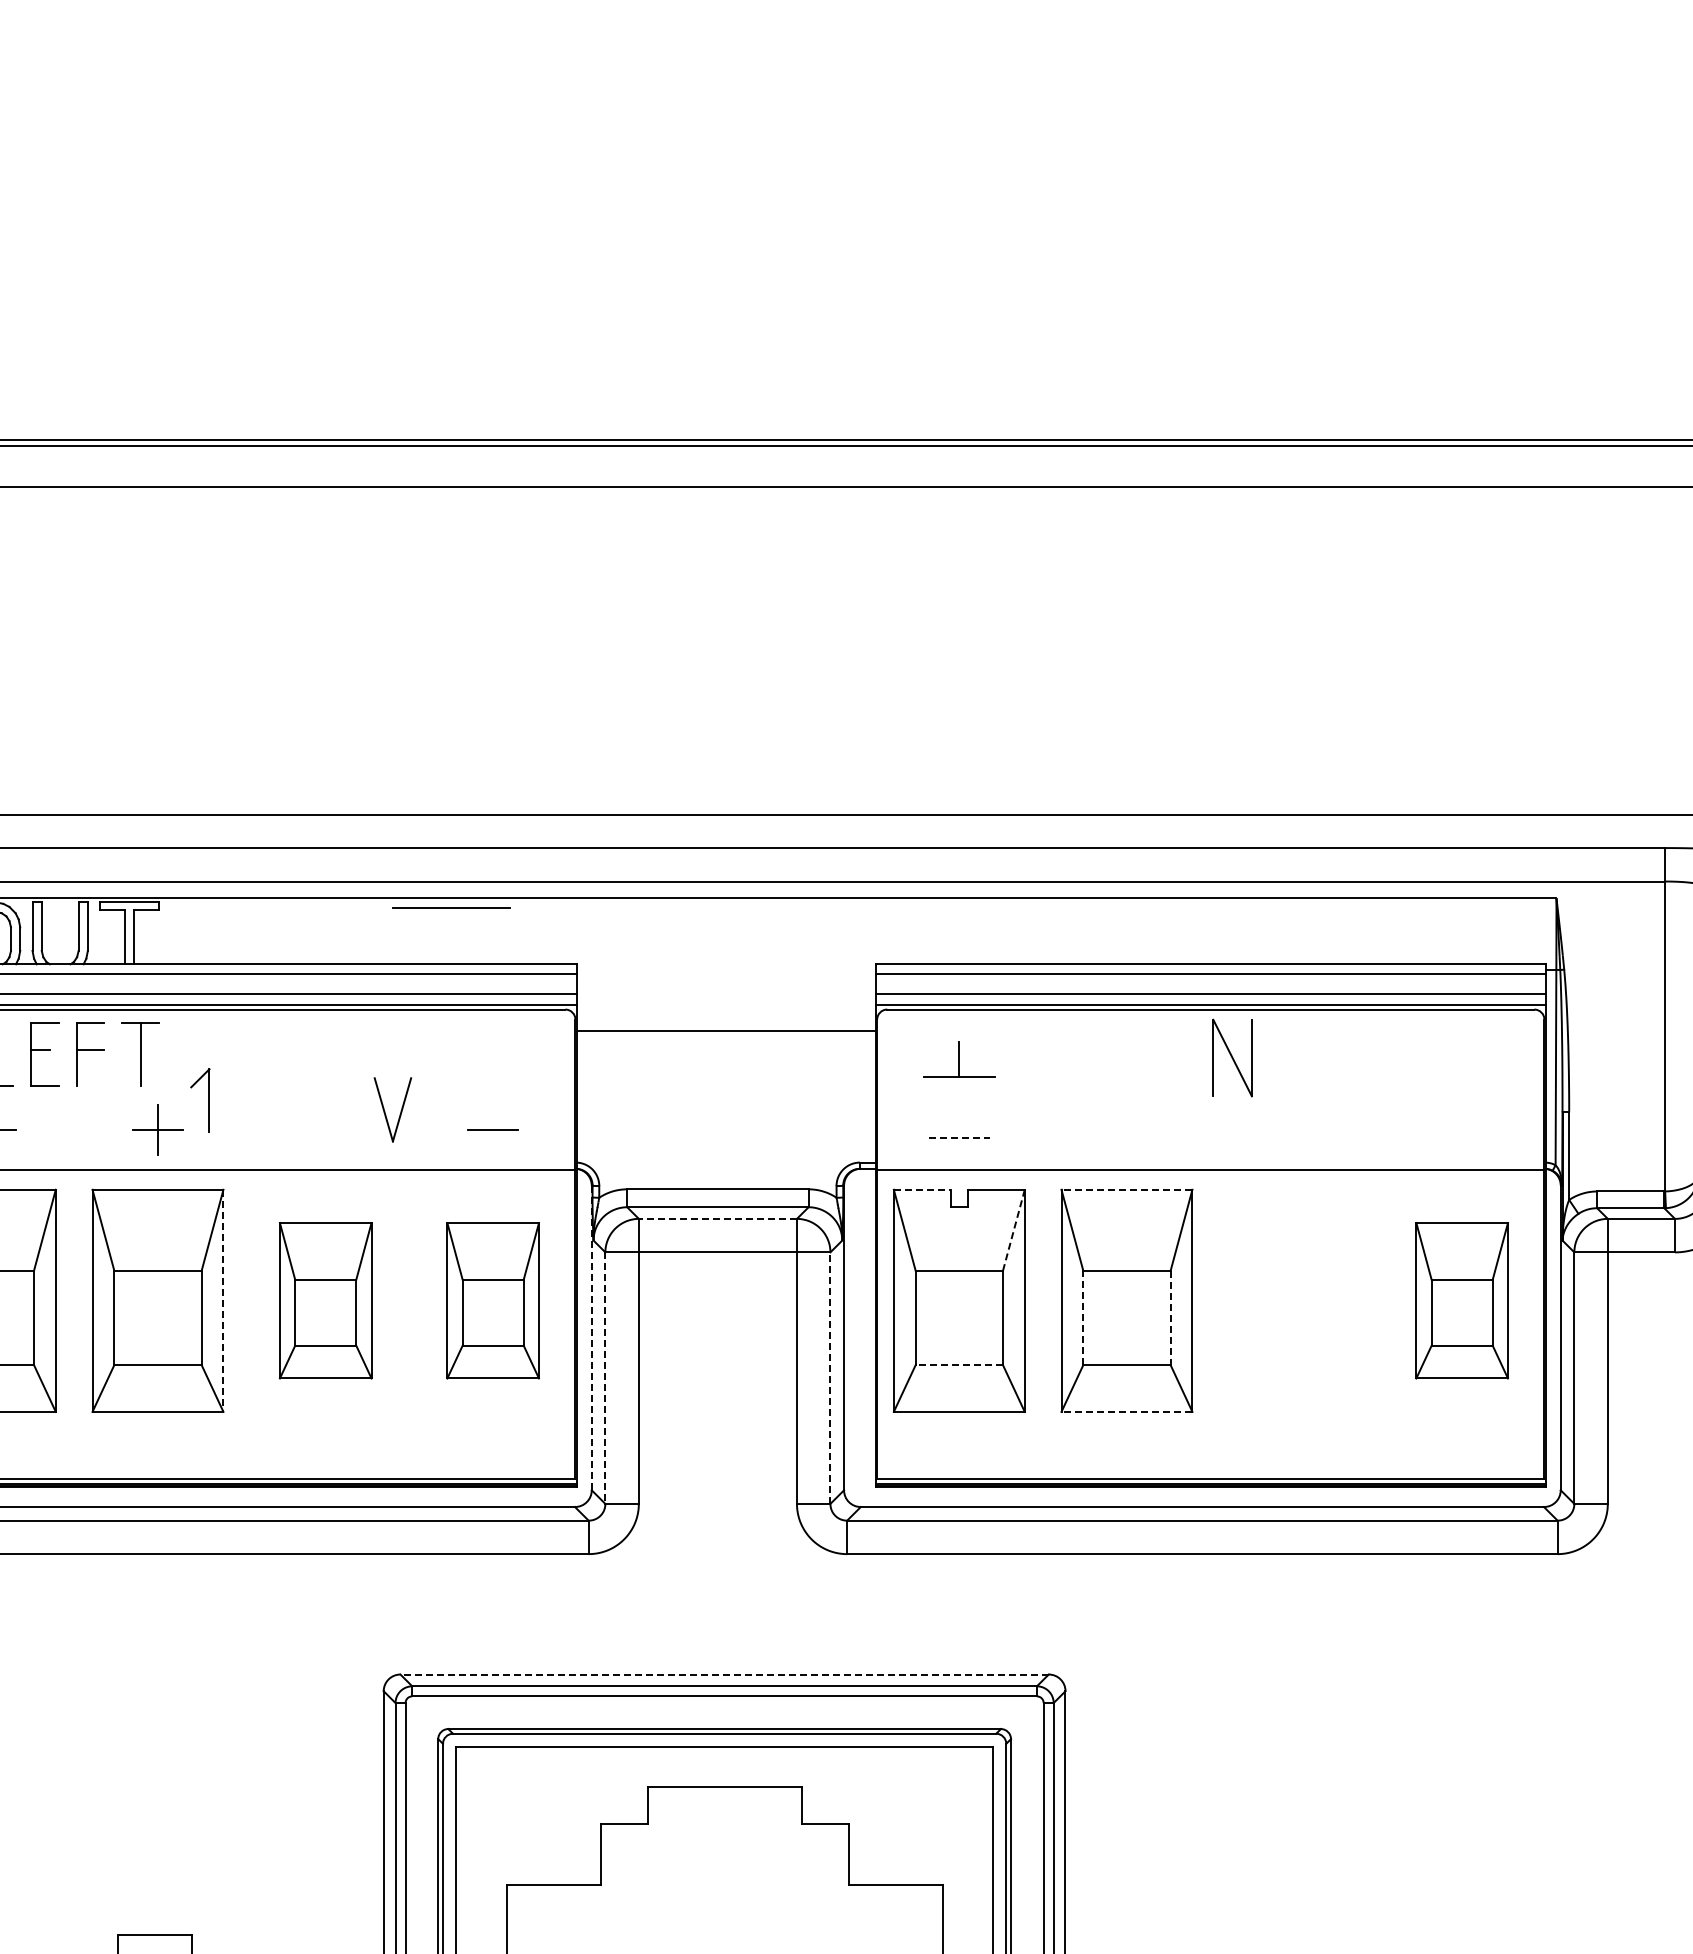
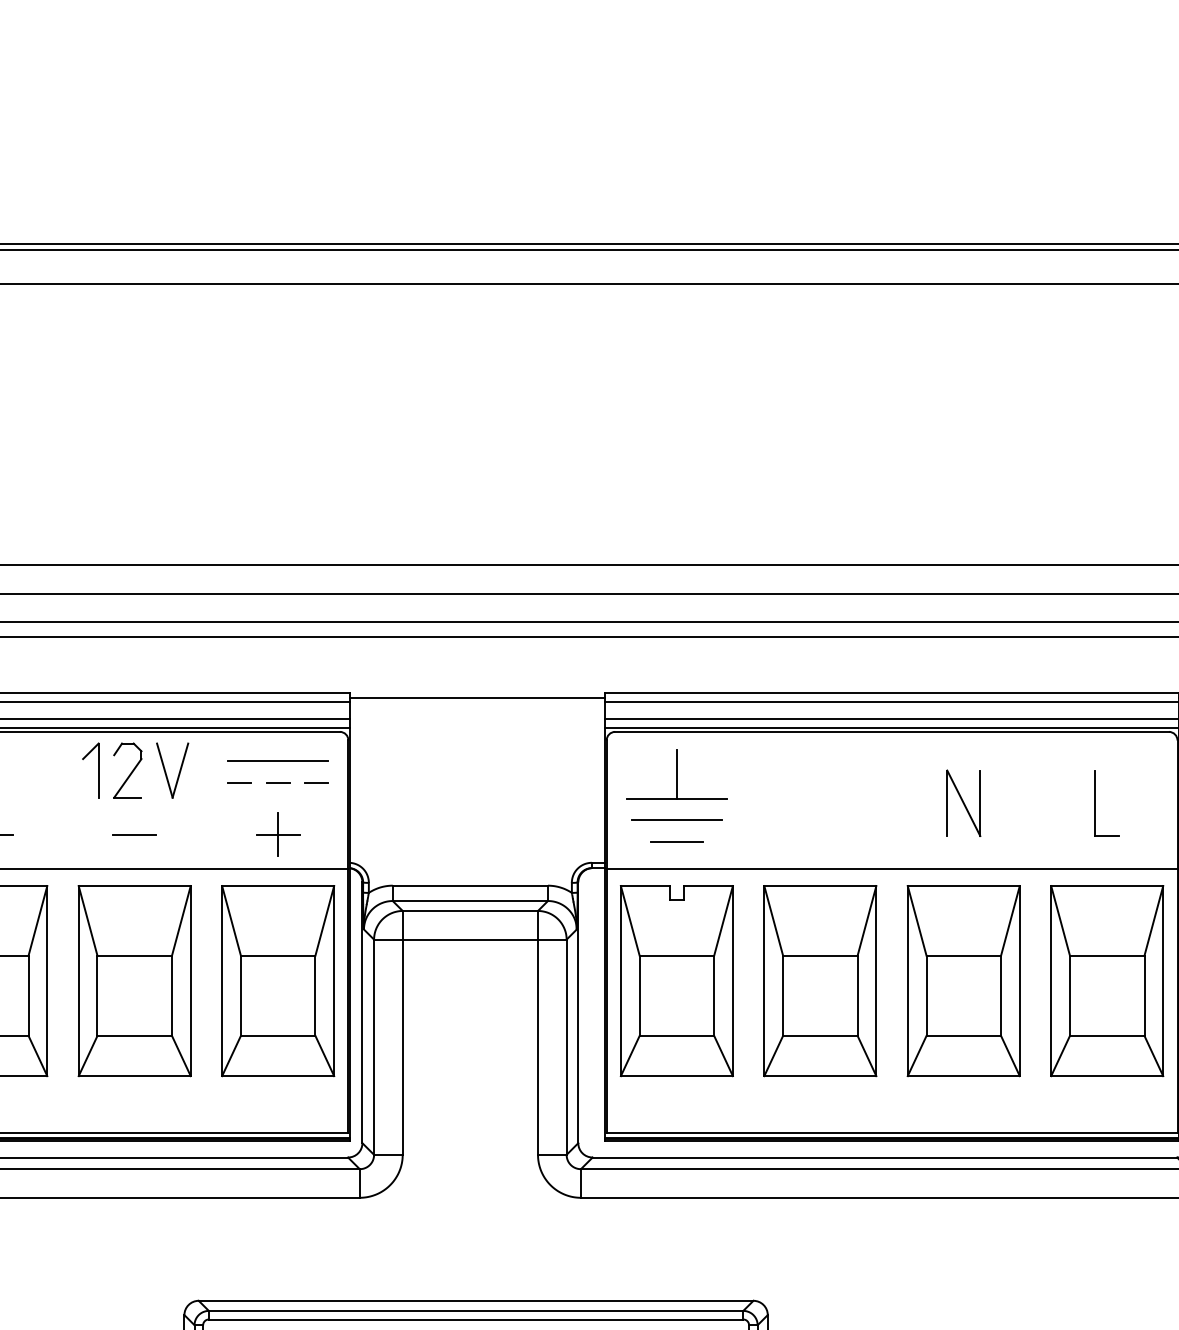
line: (451, 907) -> (278, 760), moved
line: (726, 1030) -> (477, 697), moved
part: (317, 1054) -> (127, 770), added
part: (1232, 1057) -> (963, 802), moved
part: (959, 1059) -> (677, 774), size x1.67
line: (447, 1069) -> (239, 783), added
line: (492, 1069) -> (277, 783), added
line: (538, 1069) -> (316, 783), added
part: (1448, 1092) -> (1095, 802), added
part: (208, 1100) -> (97, 770), moved
part: (385, 1111) -> (166, 772), moved
line: (959, 1113) -> (677, 820), added
line: (325, 1129) -> (134, 834), added
line: (493, 1129) -> (278, 834), added
line: (959, 1137) -> (677, 841), dashed -> solid
line: (922, 1189) -> (645, 885), dashed -> solid
line: (1126, 1189) -> (819, 885), dashed -> solid
line: (717, 1218) -> (470, 910), dashed -> solid
line: (1013, 1230) -> (723, 920), dashed -> solid
part: (325, 1300) -> (134, 980), size x1.43
part: (492, 1300) -> (277, 980), size x1.43
part: (1294, 1300) -> (963, 980), added
part: (1461, 1300) -> (1106, 980), size x1.43
line: (223, 1301) -> (47, 981), dashed -> solid
line: (1083, 1318) -> (783, 996), dashed -> solid
line: (1170, 1318) -> (857, 996), dashed -> solid
line: (591, 1337) -> (362, 1012), dashed -> solid
line: (959, 1364) -> (677, 1035), dashed -> solid
line: (605, 1378) -> (374, 1047), dashed -> solid
line: (830, 1378) -> (566, 1047), dashed -> solid
line: (1126, 1411) -> (819, 1075), dashed -> solid
line: (724, 1674) -> (476, 1300), dashed -> solid

